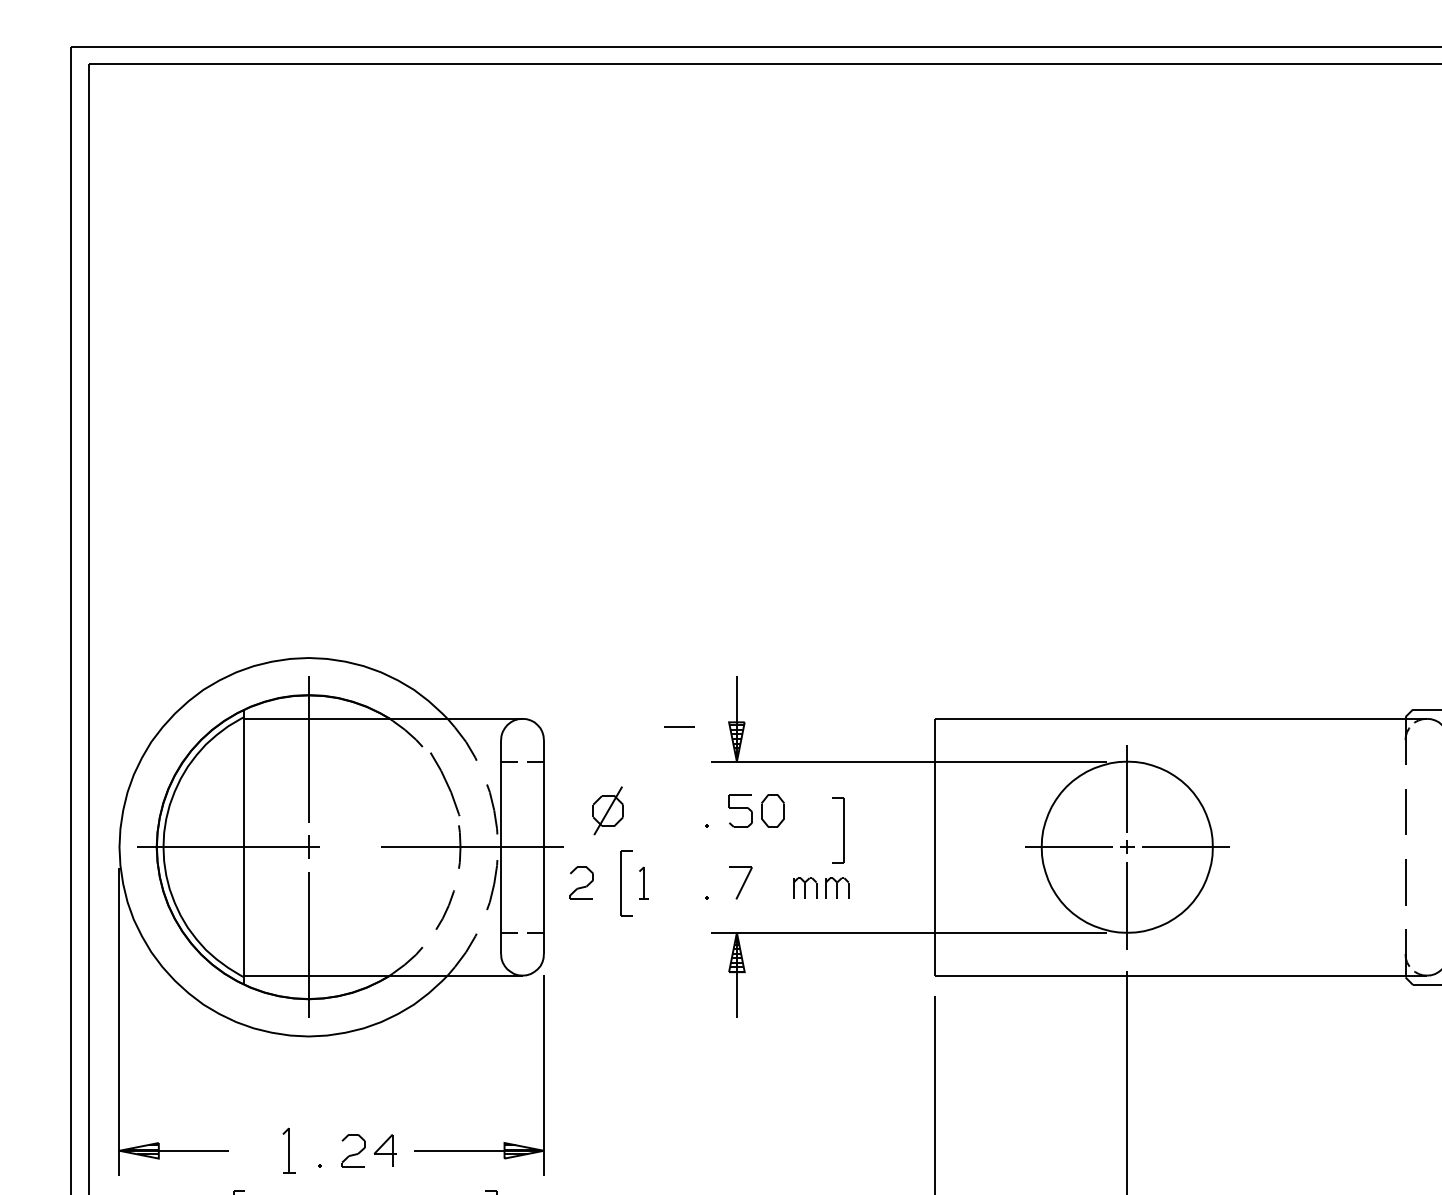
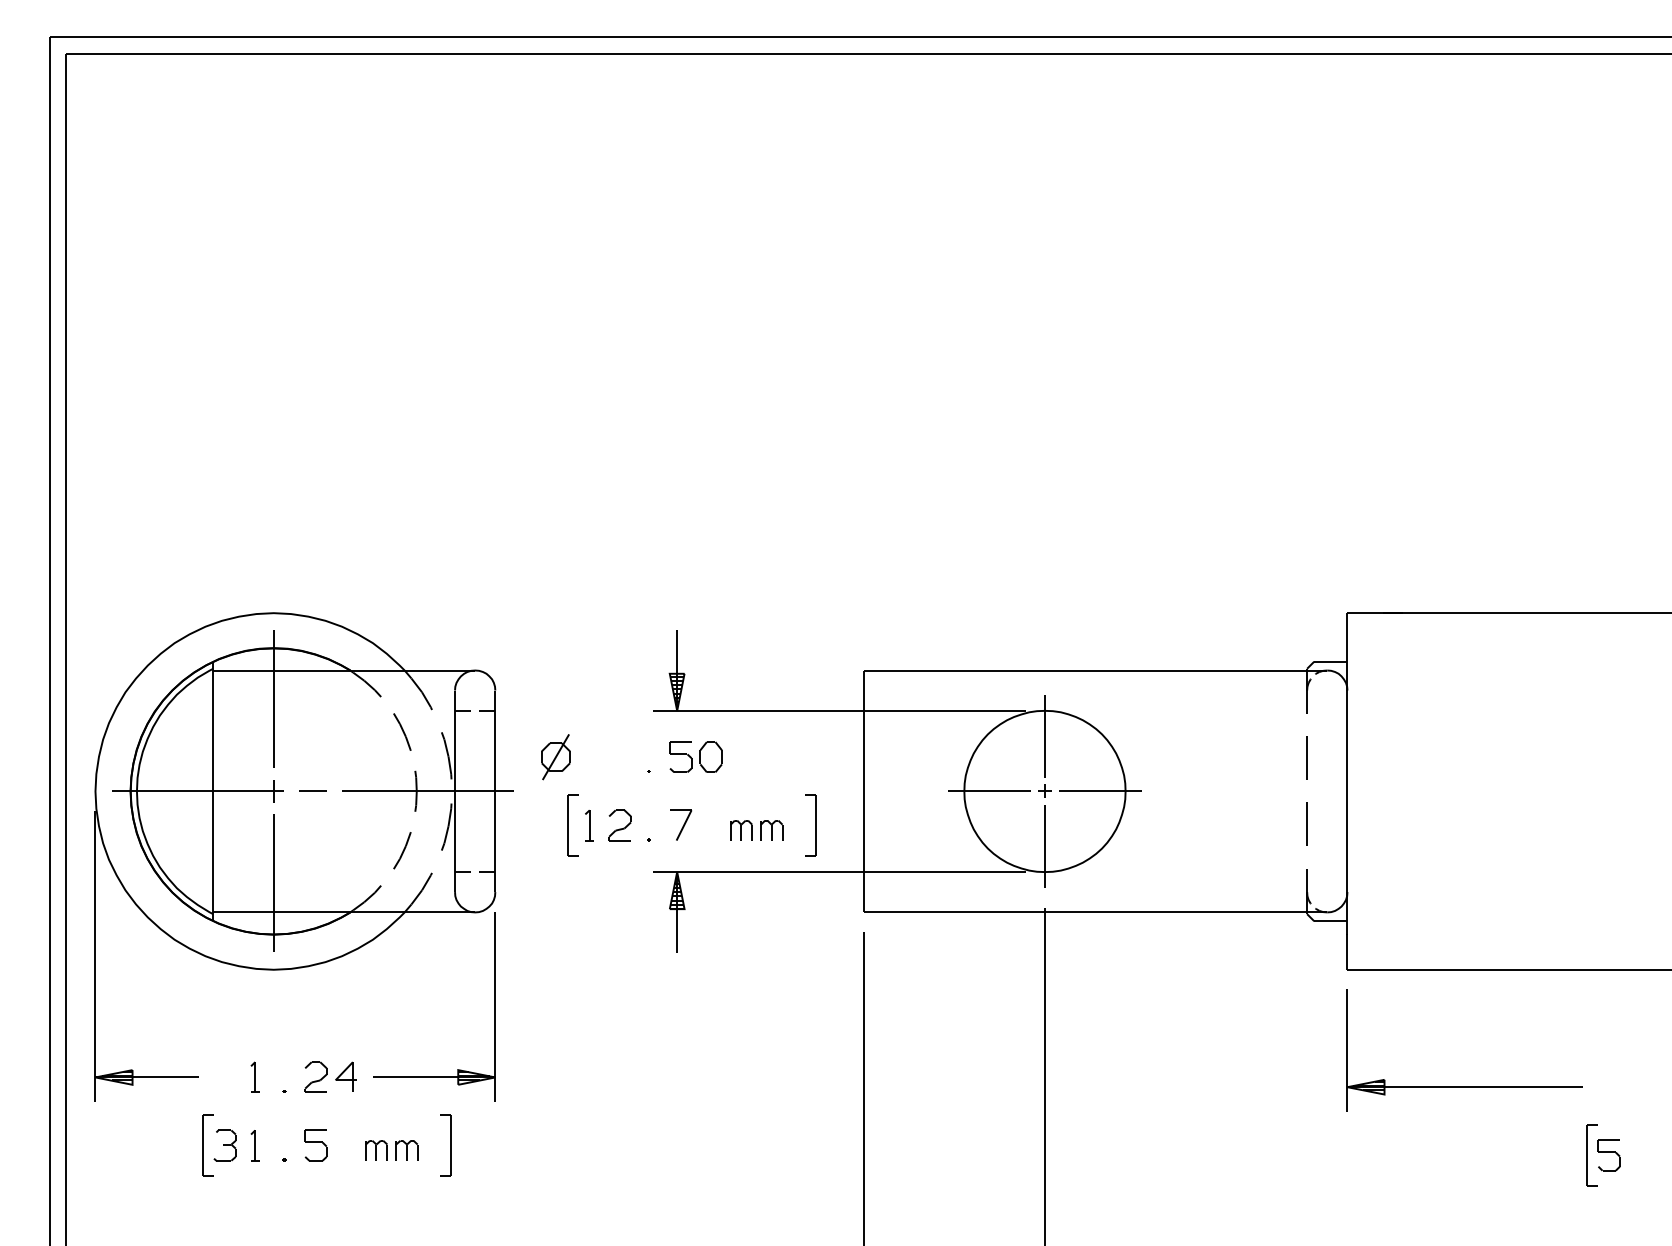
line: (678, 726) -> (312, 790), moved
part: (445, 783) -> (402, 731), size x0.62
part: (838, 830) -> (810, 825), moved
part: (581, 883) -> (619, 825), moved
part: (288, 1149) -> (254, 1076), size x0.71

